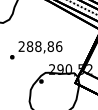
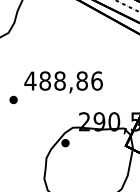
text: (21, 46) -> (29, 80), 288,86 -> 488,86

